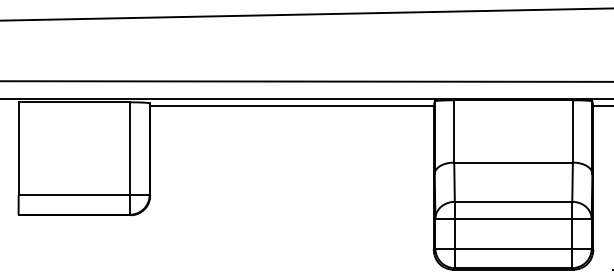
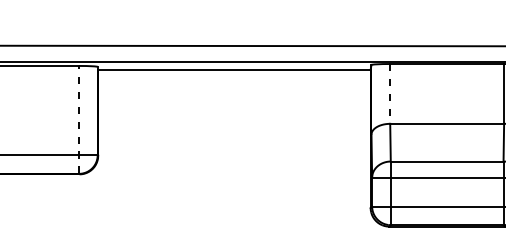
line: (454, 131) -> (390, 93), solid -> dashed
line: (130, 158) -> (79, 119), solid -> dashed

